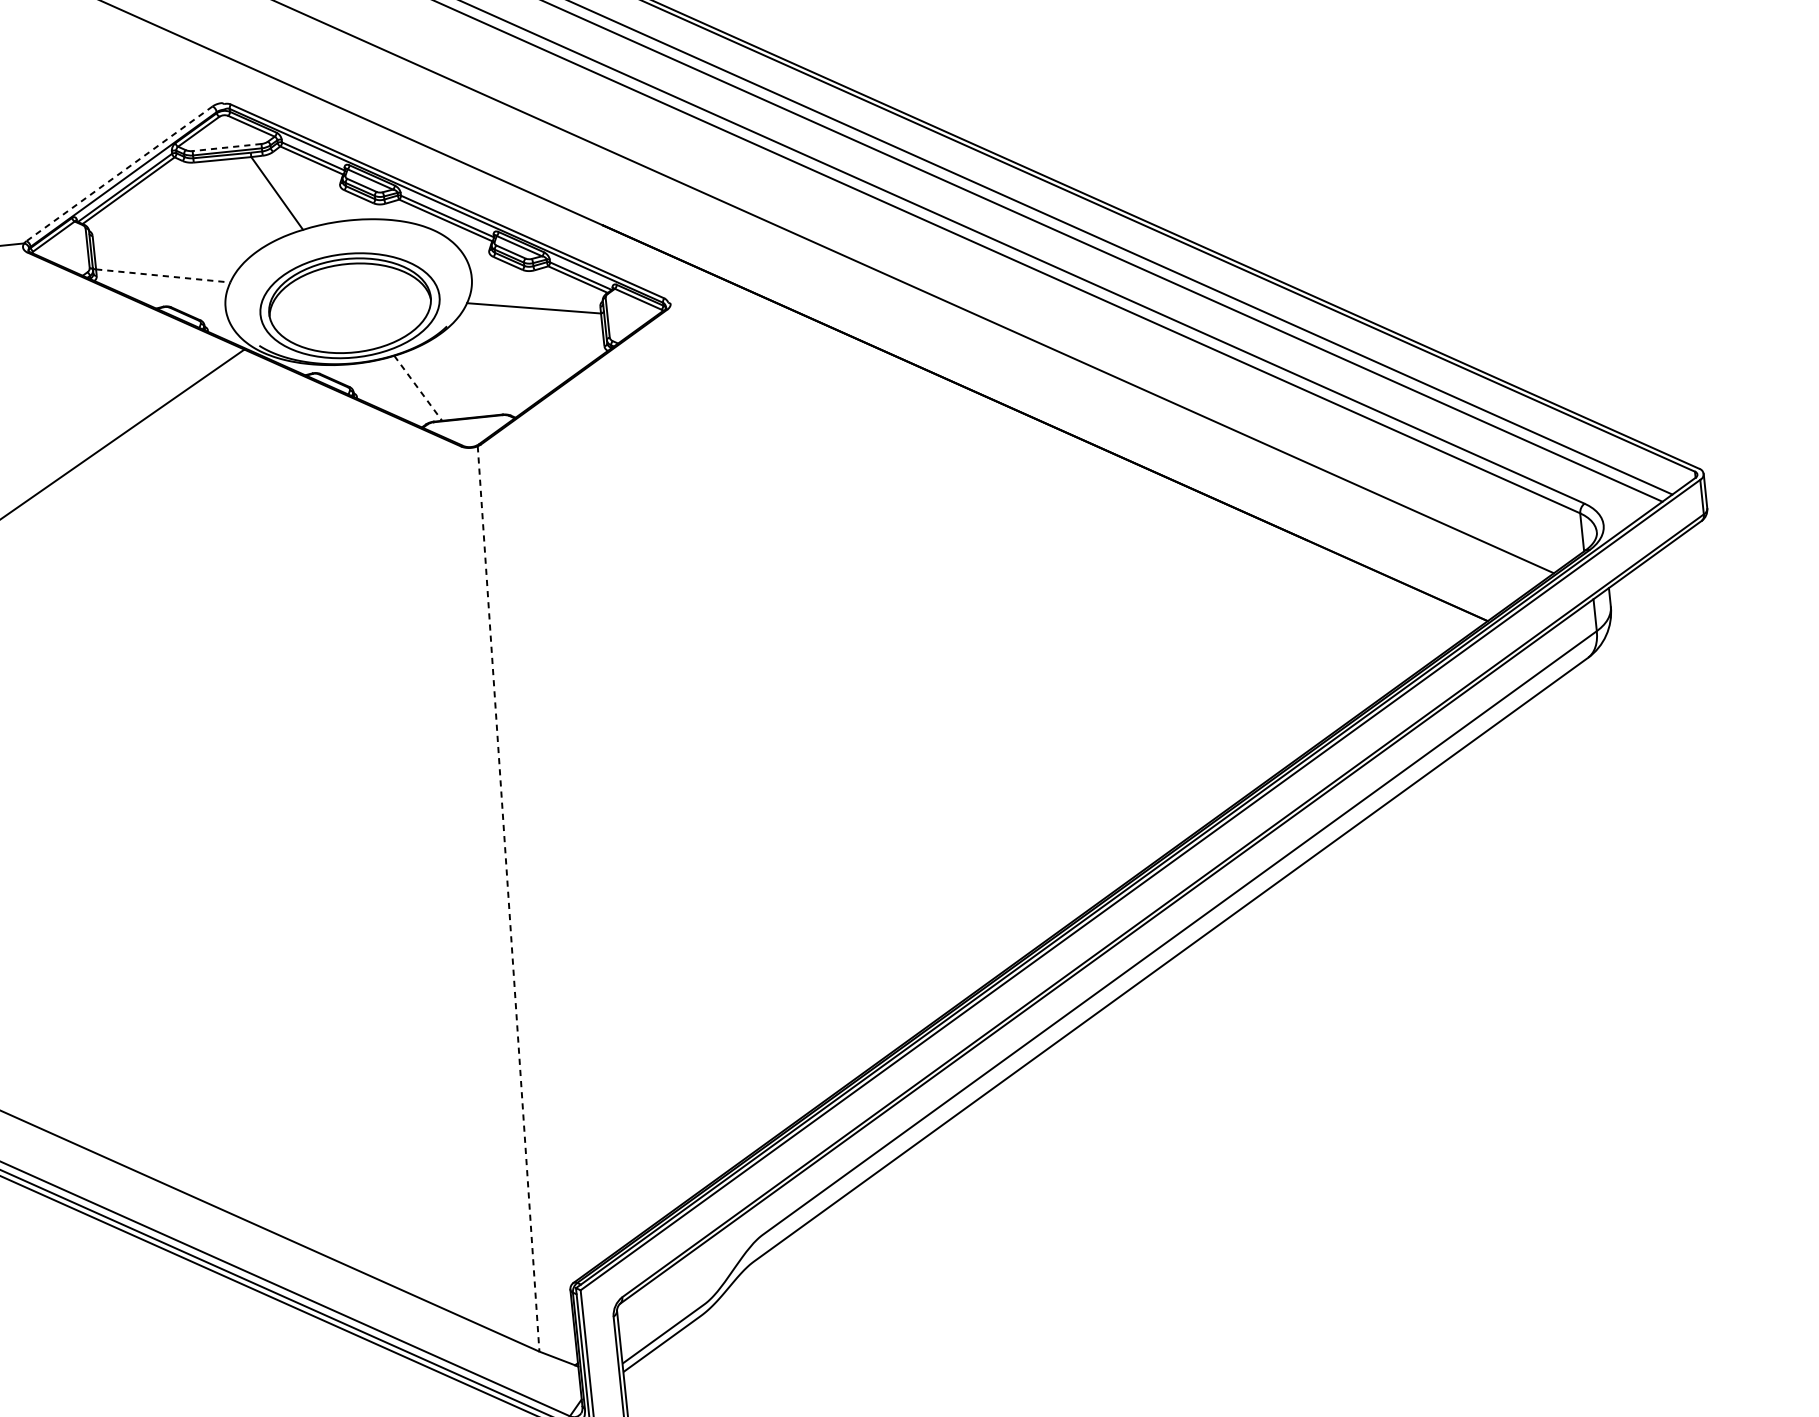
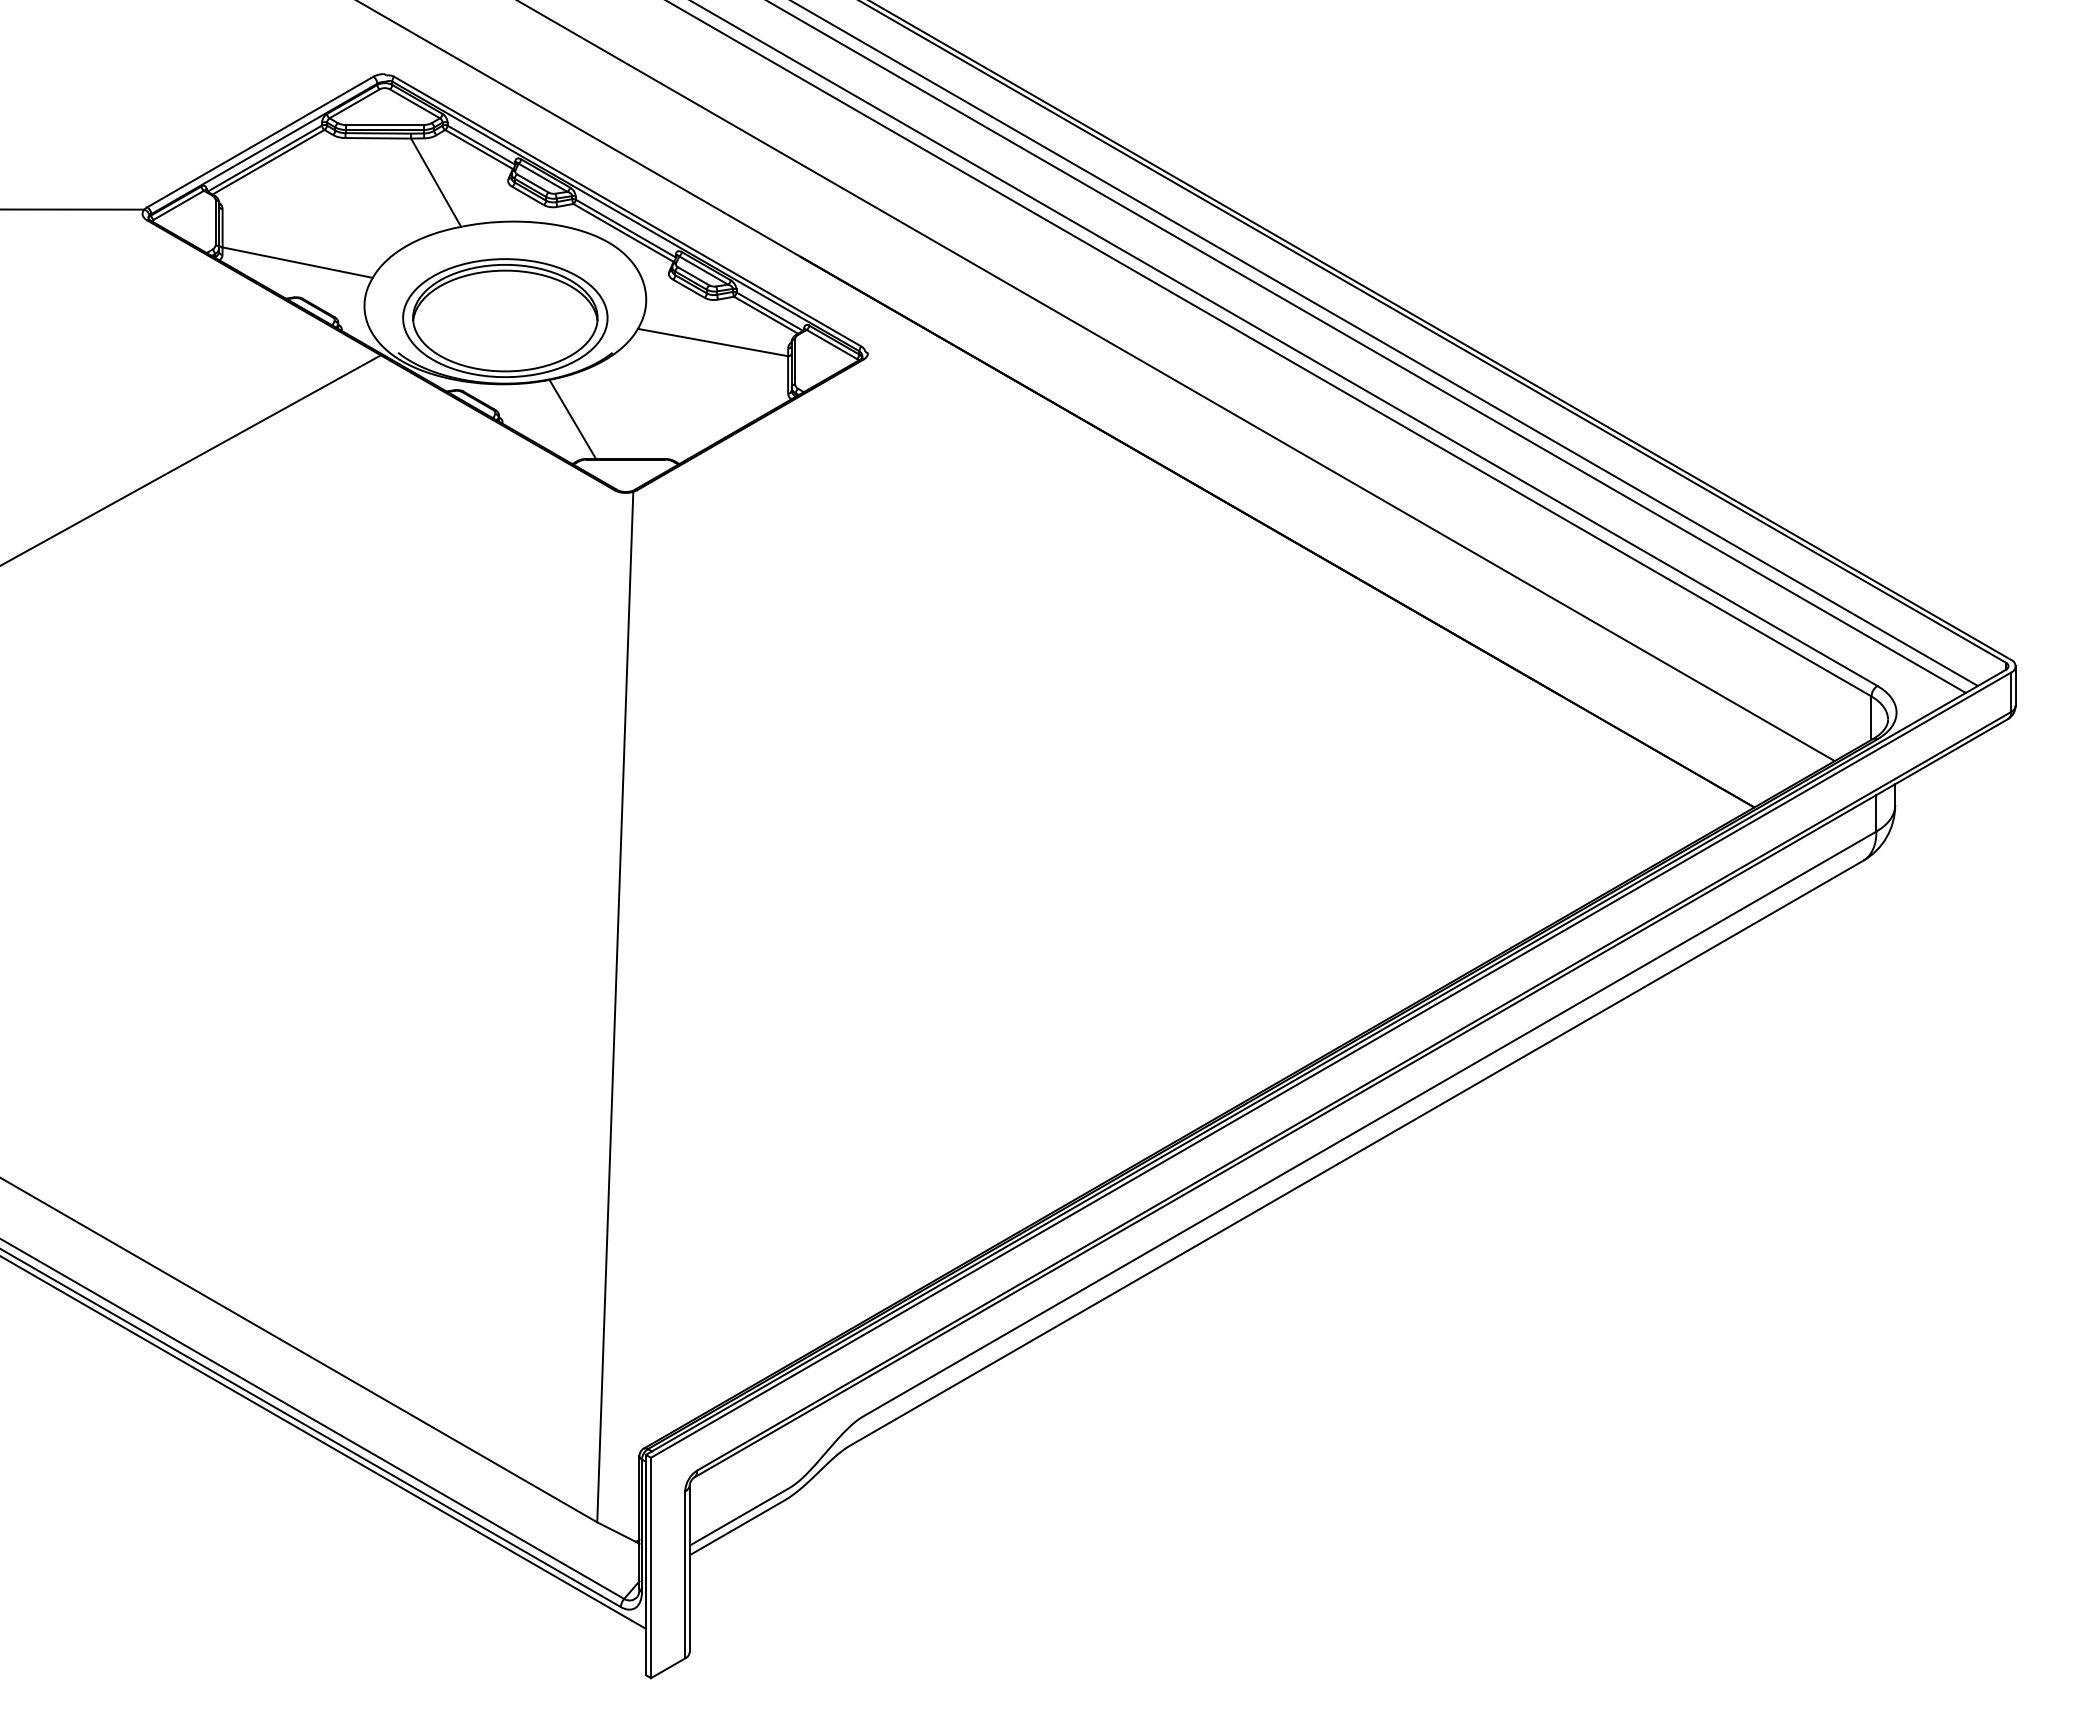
line: (226, 147) -> (384, 124), dashed -> solid
line: (118, 174) -> (259, 142), dashed -> solid
line: (163, 275) -> (297, 262), dashed -> solid
line: (417, 388) -> (572, 419), dashed -> solid
line: (508, 899) -> (615, 1007), dashed -> solid

